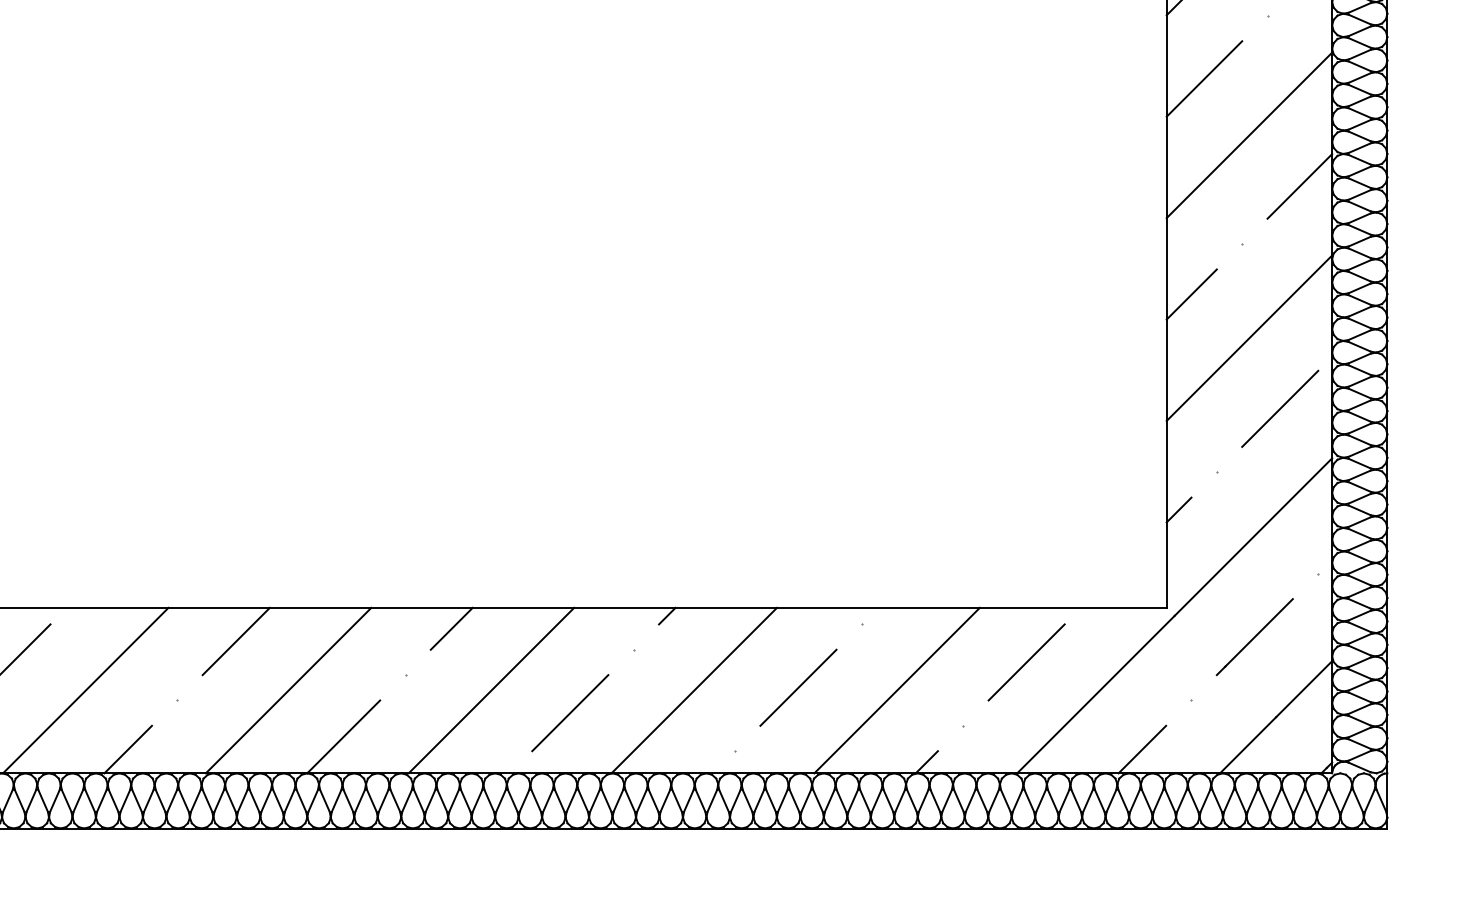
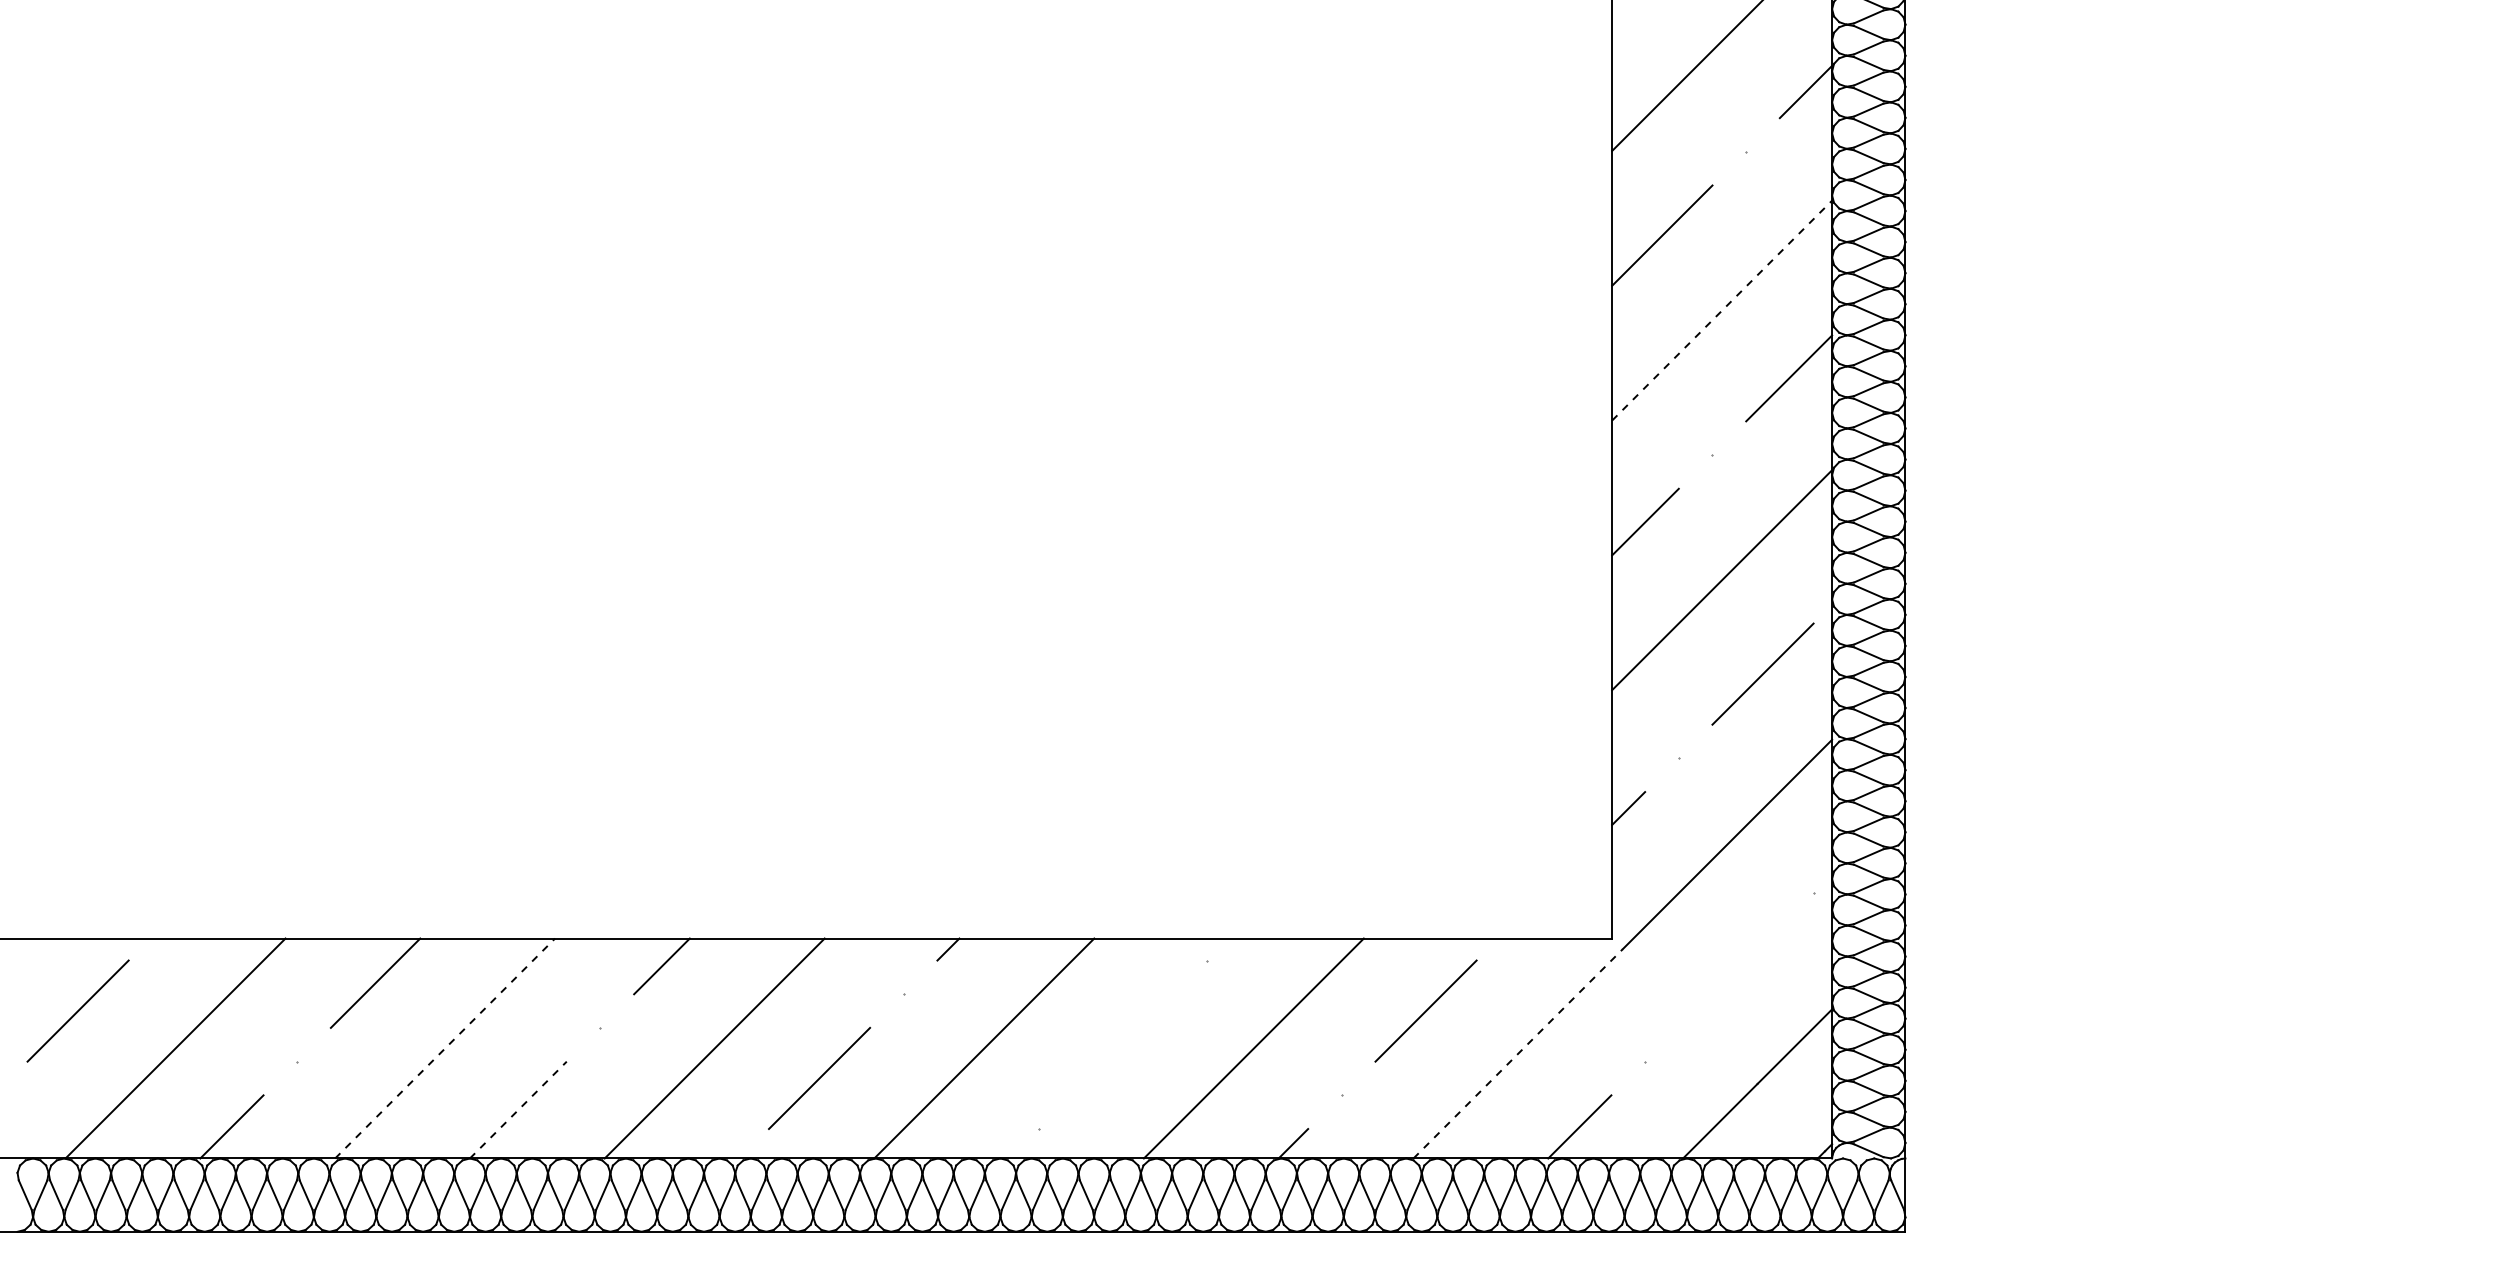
line: (1249, 135) -> (1722, 310), solid -> dashed
line: (1254, 636) -> (1728, 976), removed
line: (798, 687) -> (1122, 1044), removed
line: (288, 690) -> (445, 1048), solid -> dashed
line: (1096, 694) -> (1518, 1053), solid -> dashed
line: (343, 736) -> (518, 1109), solid -> dashed

